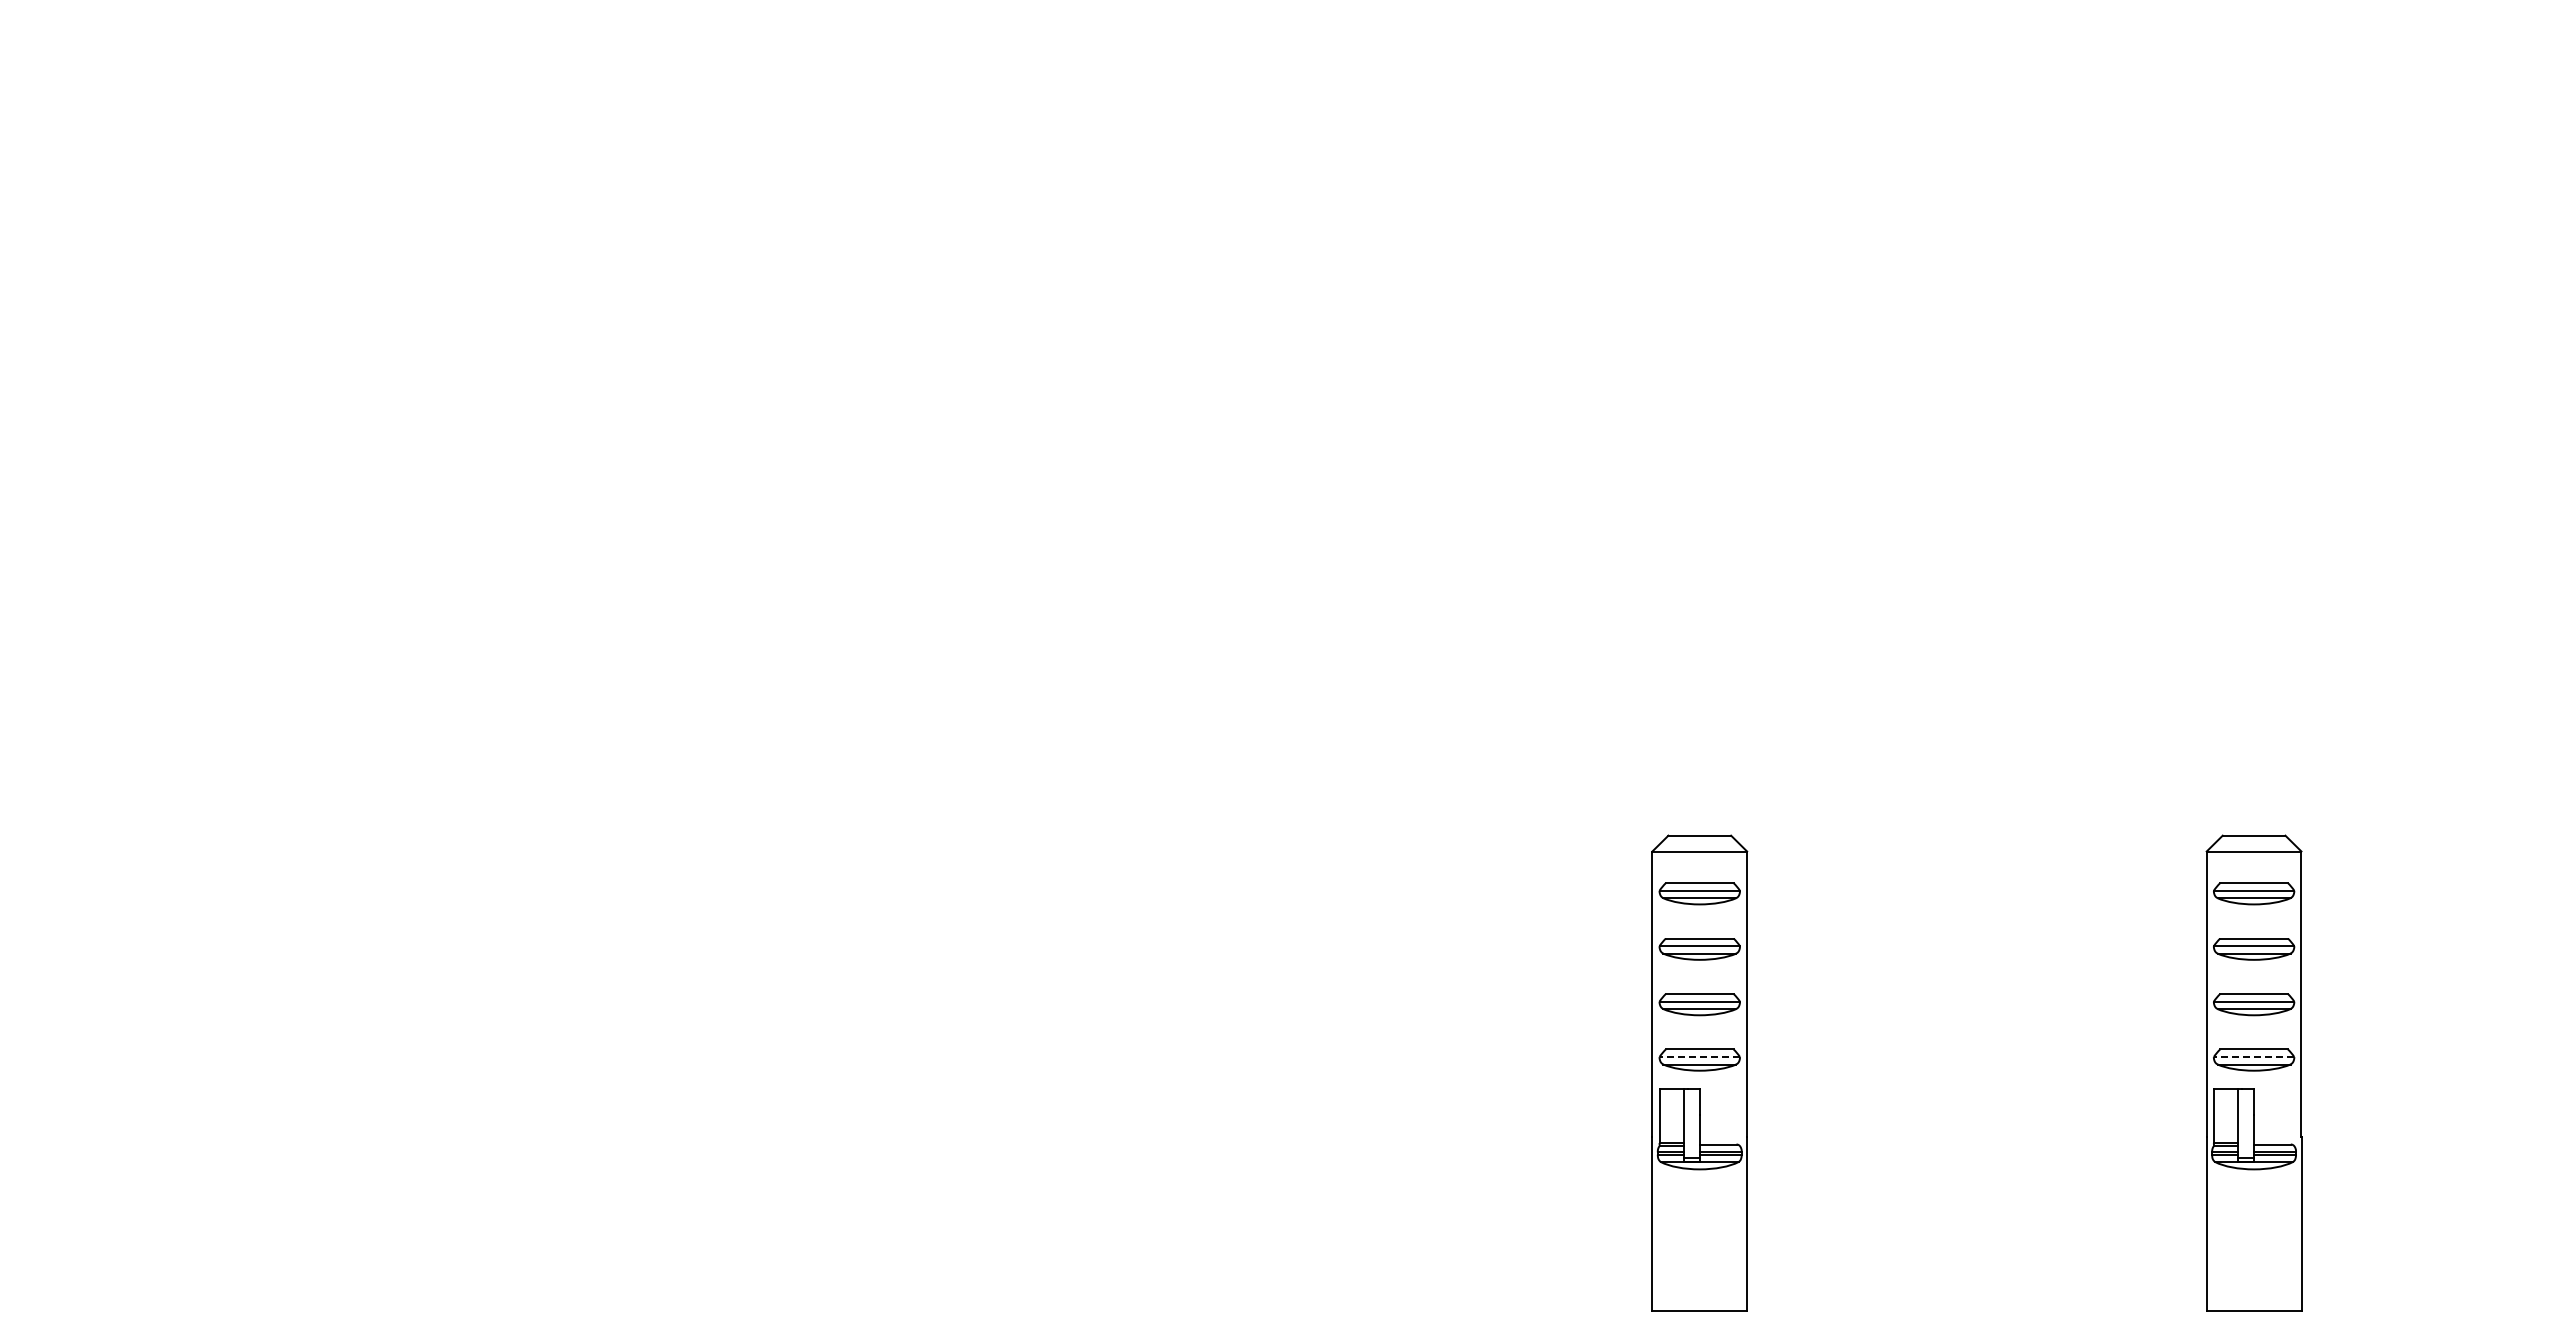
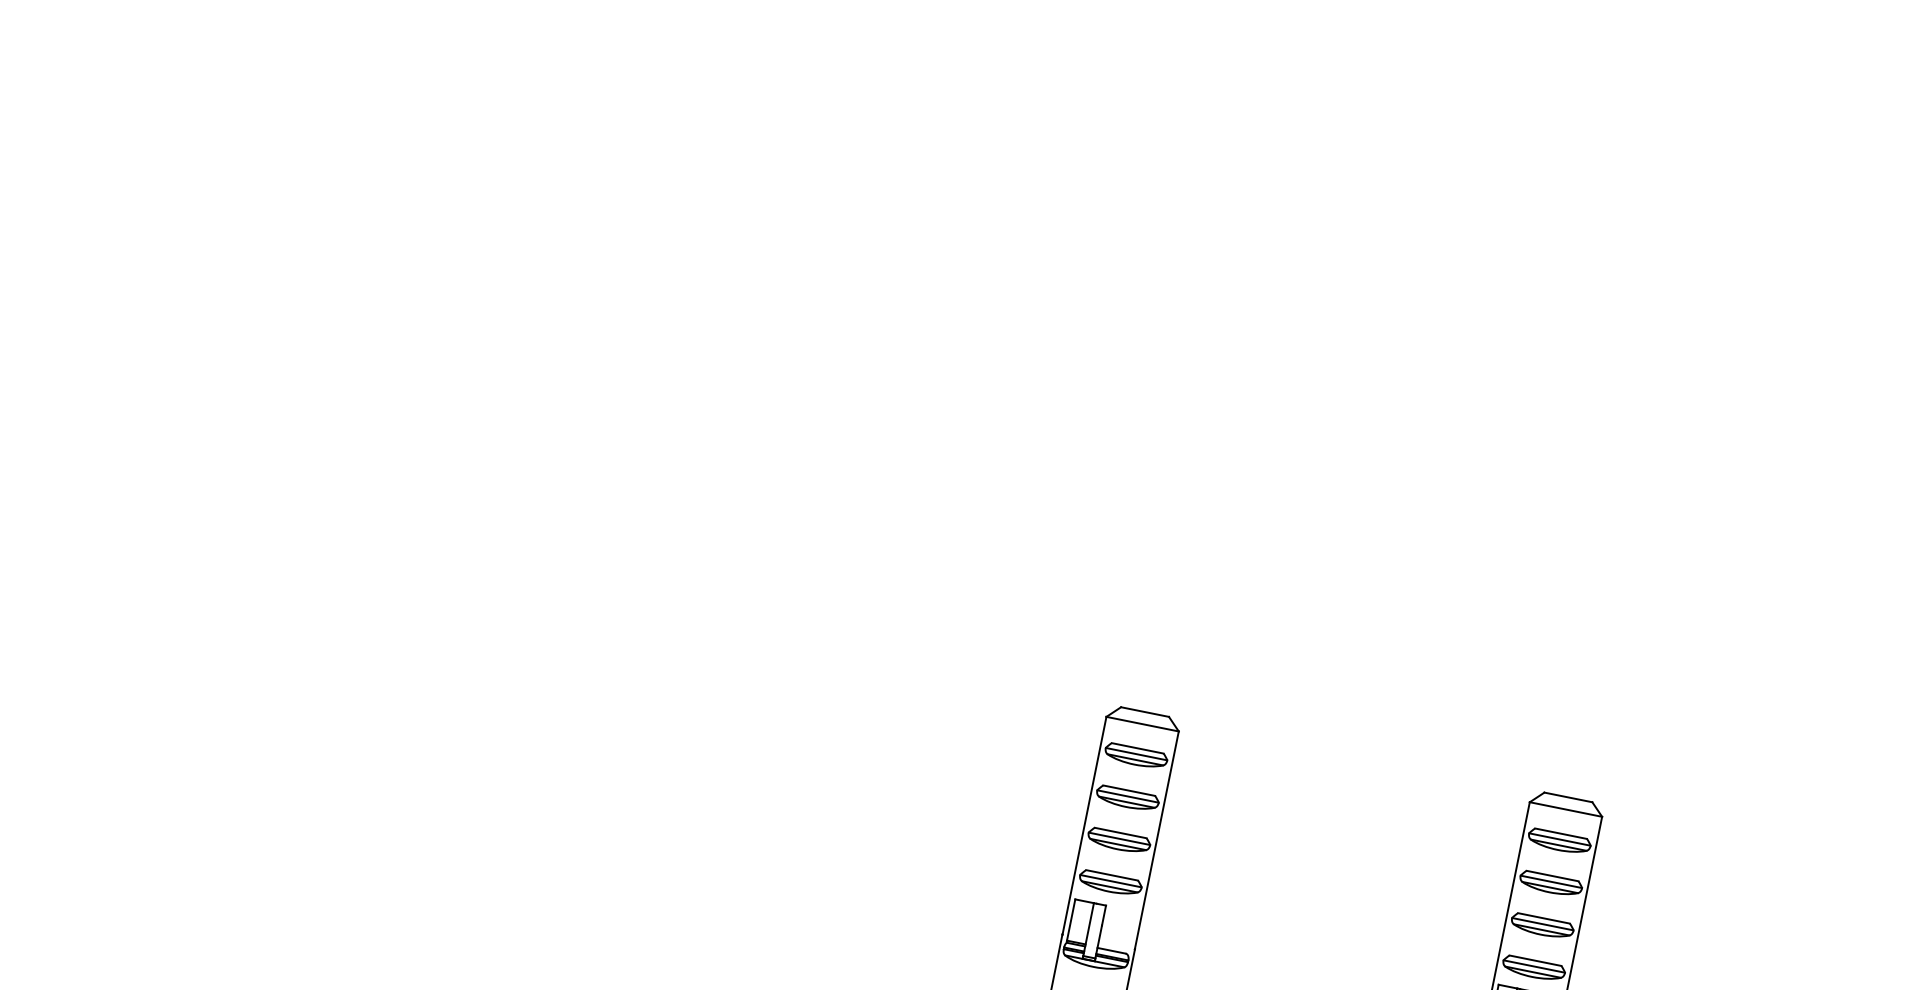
line: (1699, 1057) -> (1110, 881), dashed -> solid
line: (2253, 1057) -> (1533, 966), dashed -> solid

